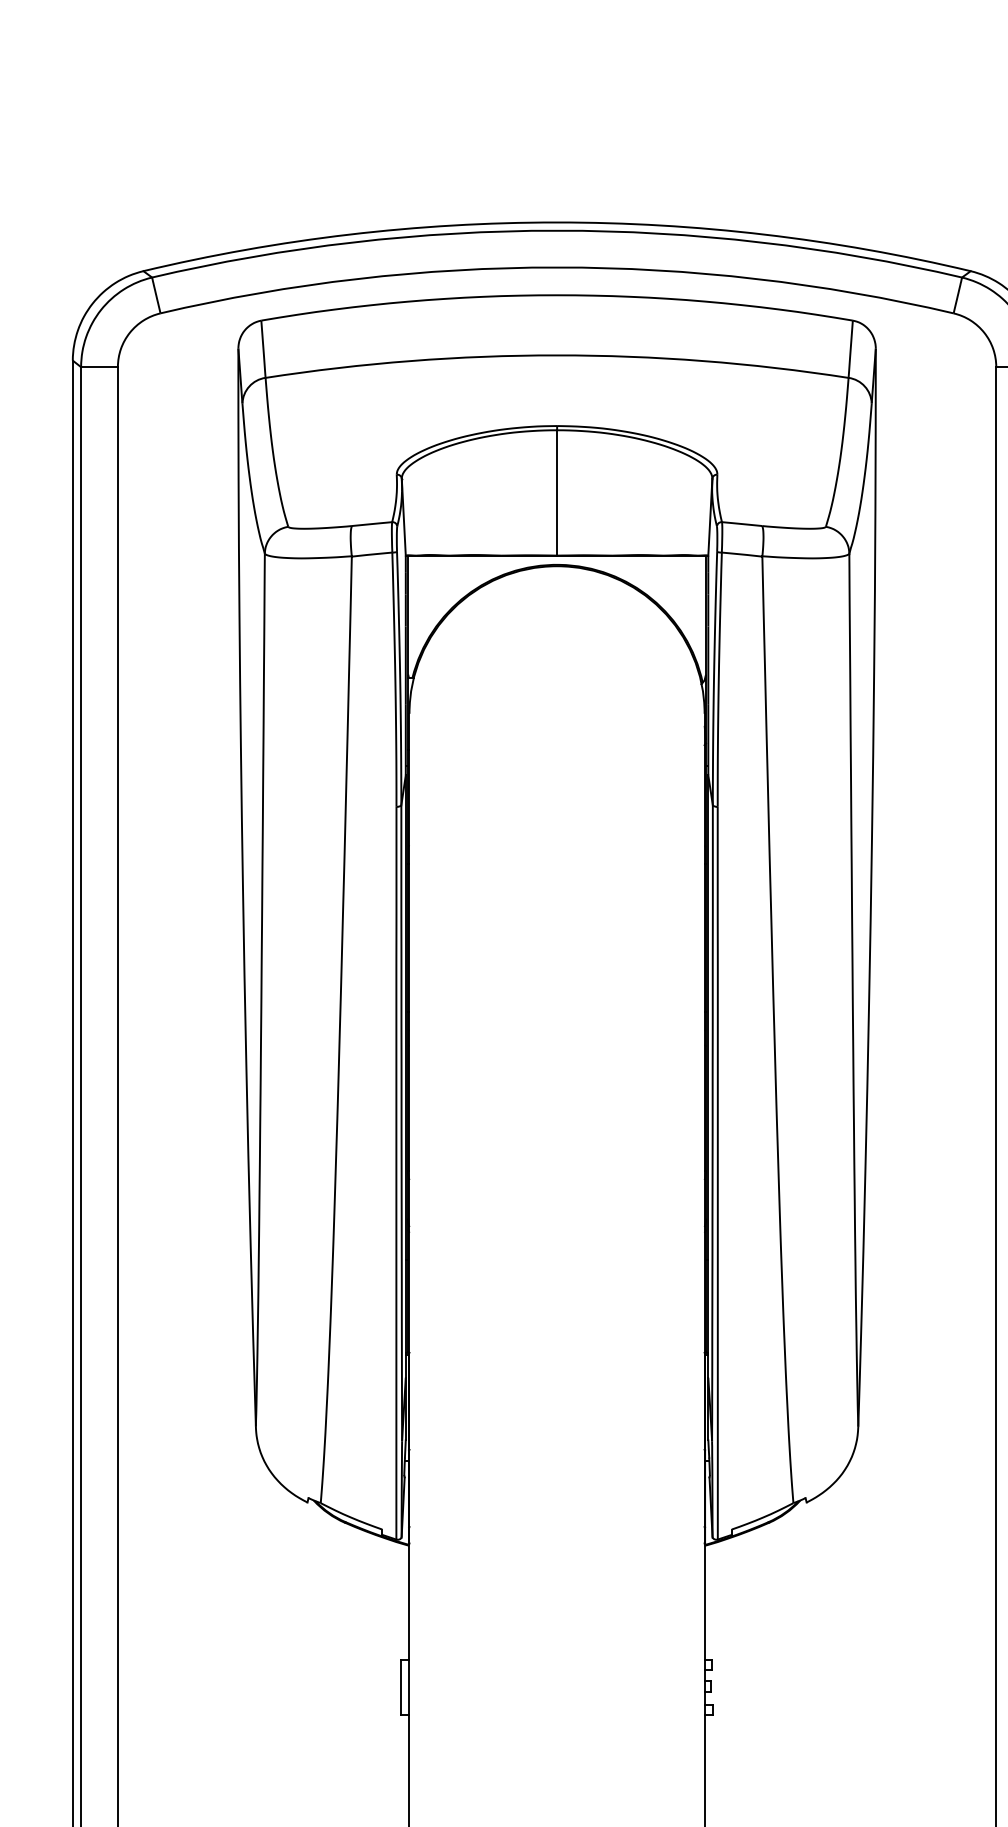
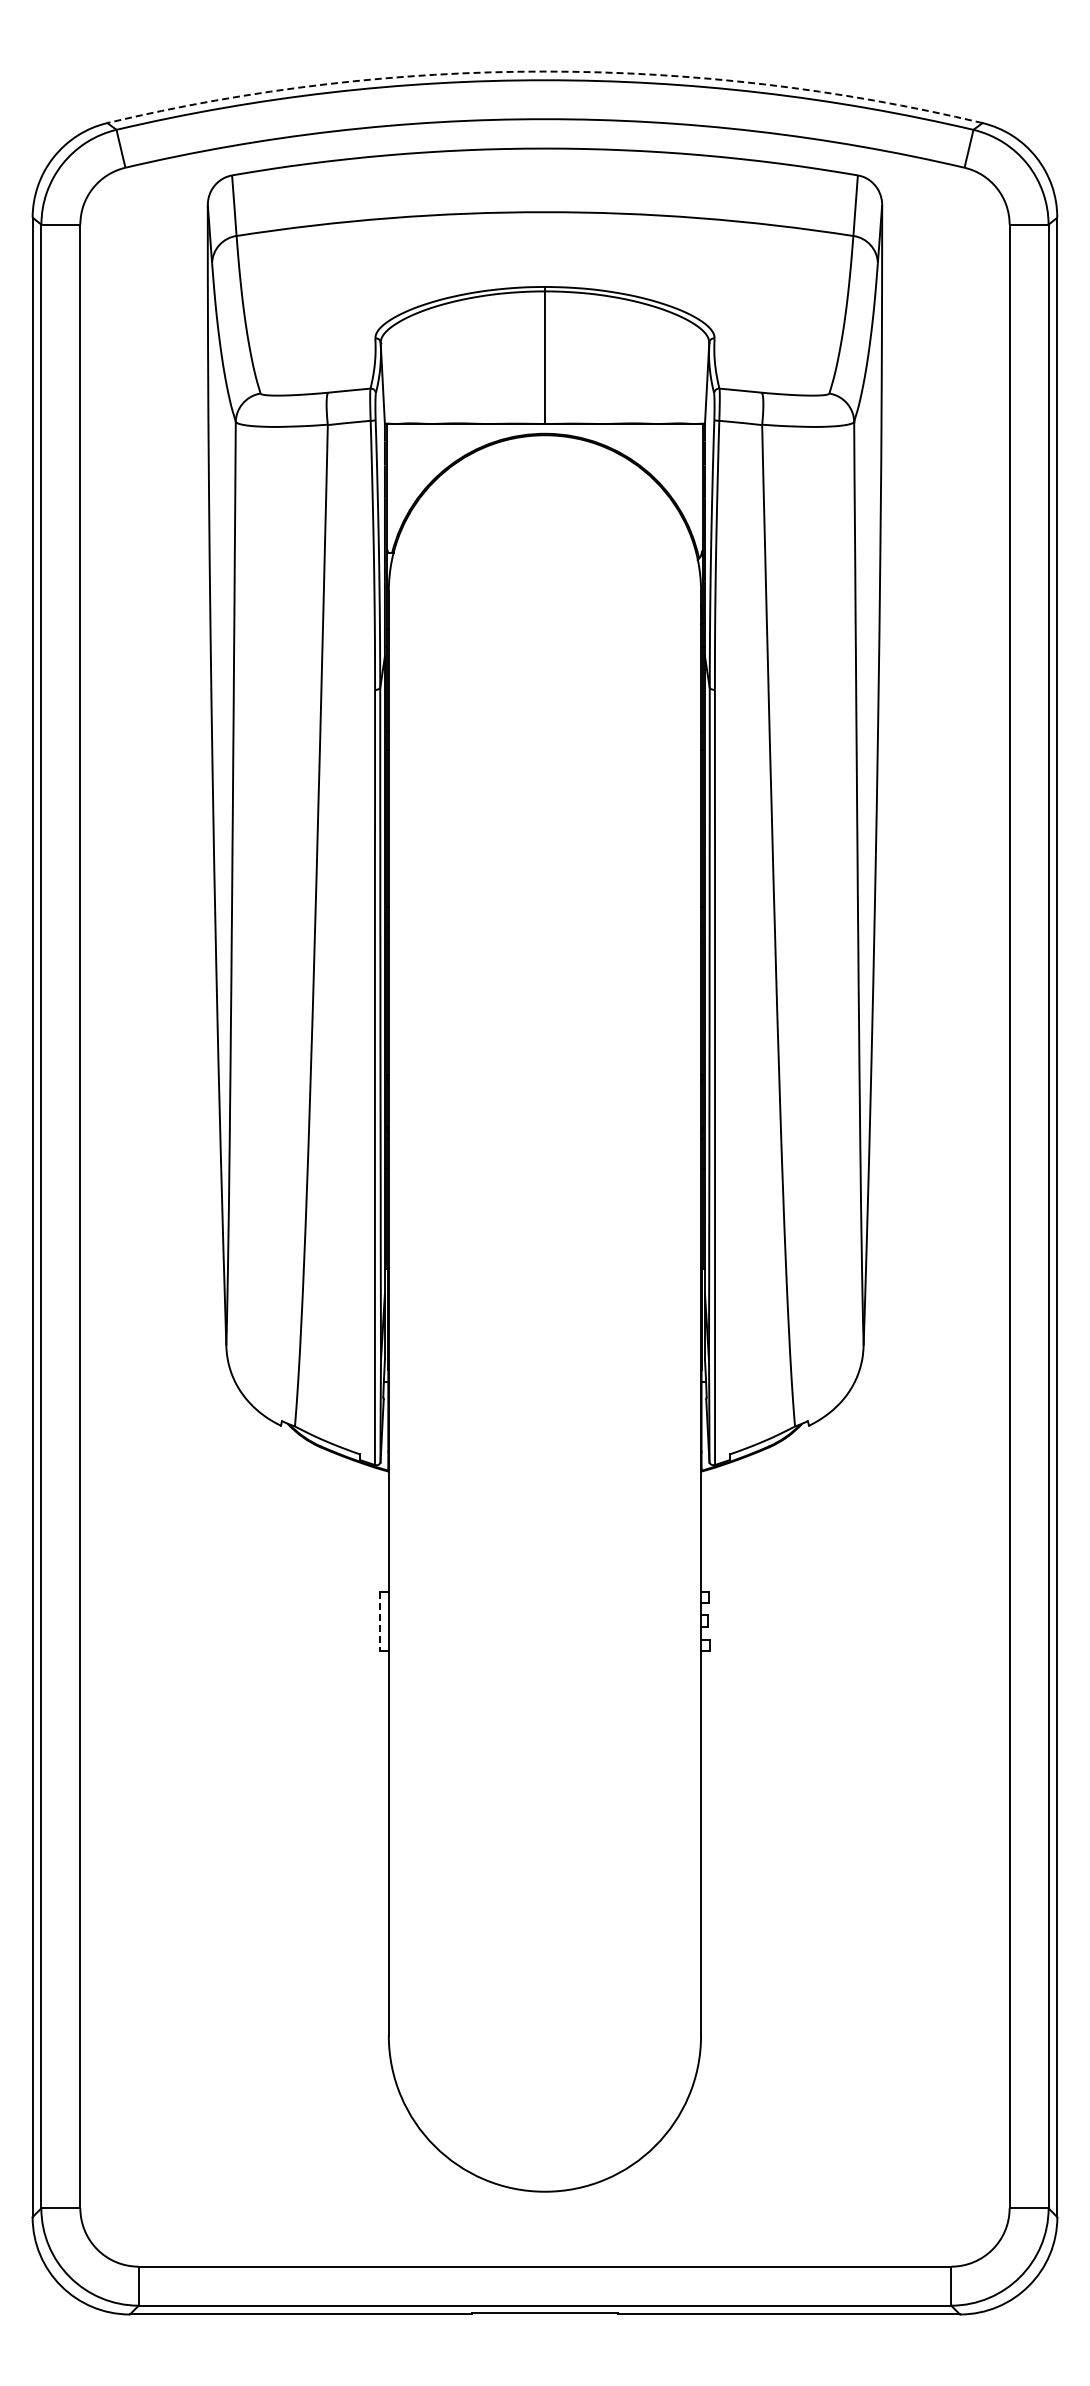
arc: (556, 222) -> (544, 71), solid -> dashed
line: (400, 1687) -> (379, 1621), solid -> dashed

